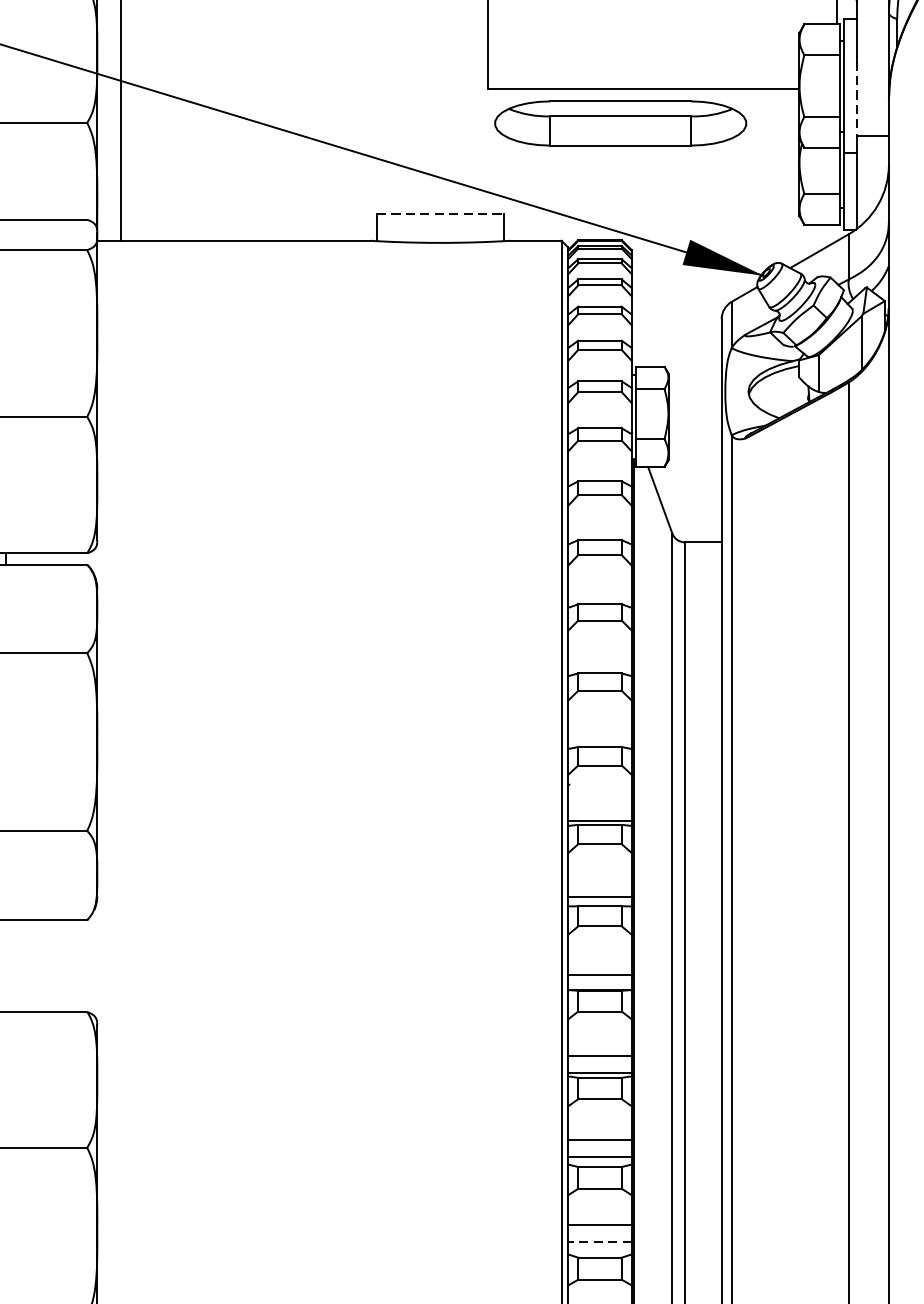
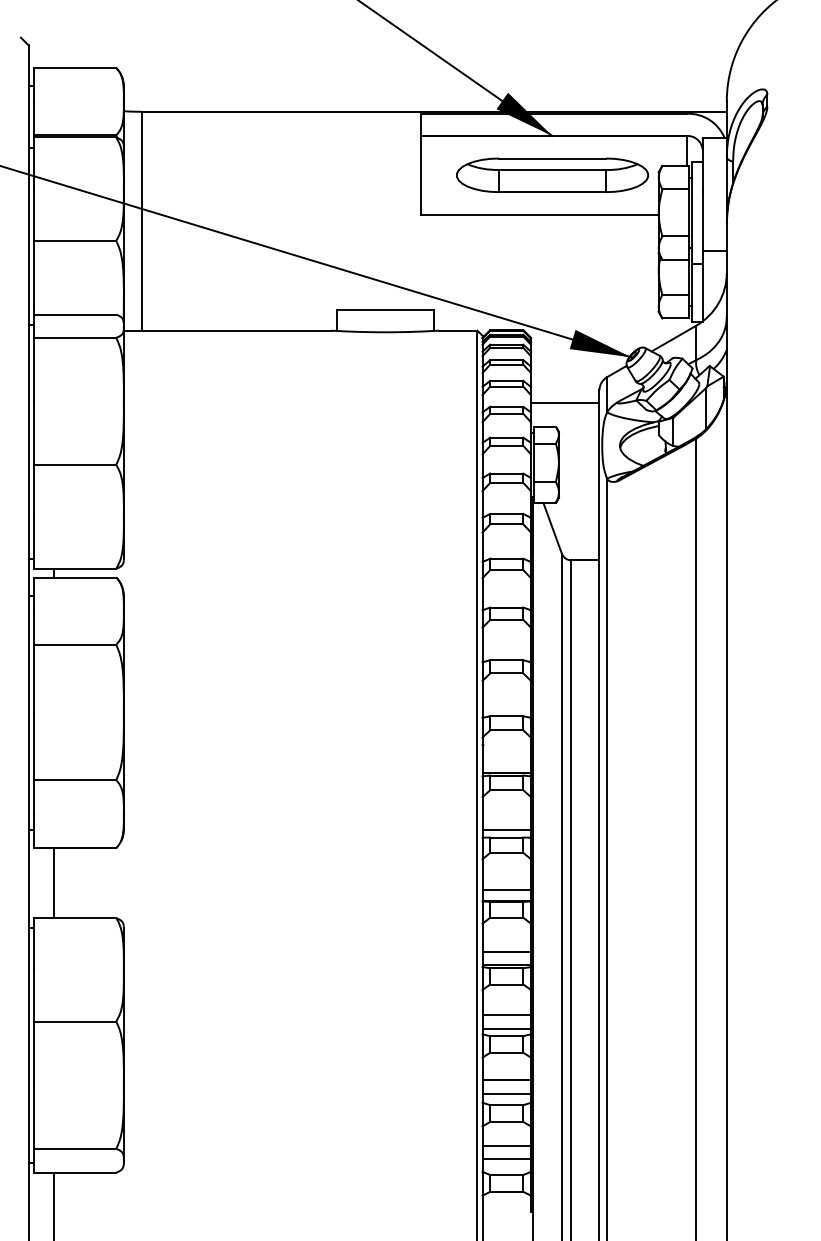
line: (856, 100) -> (702, 223), dashed -> solid
part: (620, 122) -> (552, 174), moved
line: (440, 214) -> (385, 310), dashed -> solid
line: (675, 335) -> (564, 402), added
line: (6, 966) -> (54, 883), added
line: (599, 1242) -> (506, 1093), dashed -> solid

